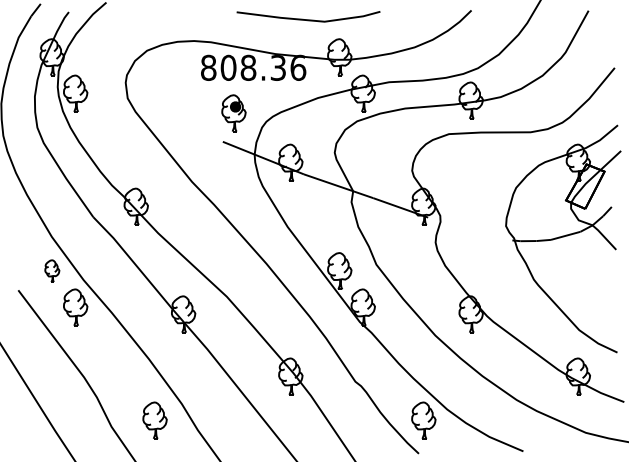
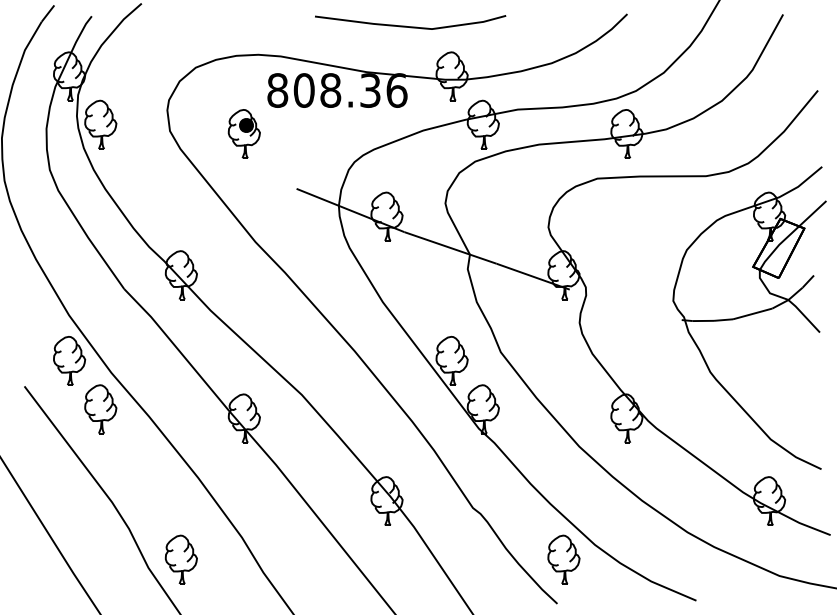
part: (233, 112) -> (243, 133), moved
part: (52, 270) -> (69, 360), size x1.67
part: (154, 420) -> (180, 559), moved

